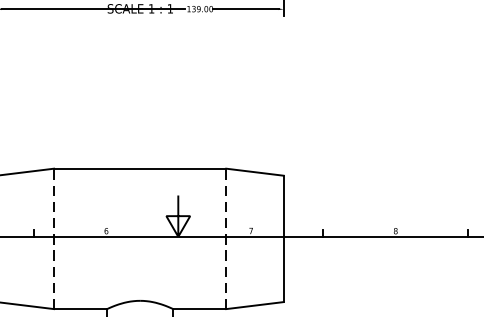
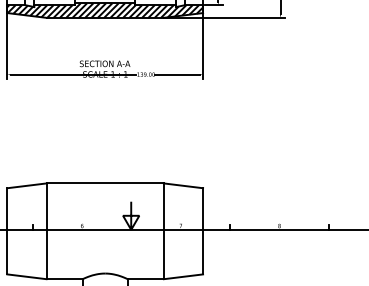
line: (54, 239) -> (46, 231), dashed -> solid
line: (225, 239) -> (163, 231), dashed -> solid

